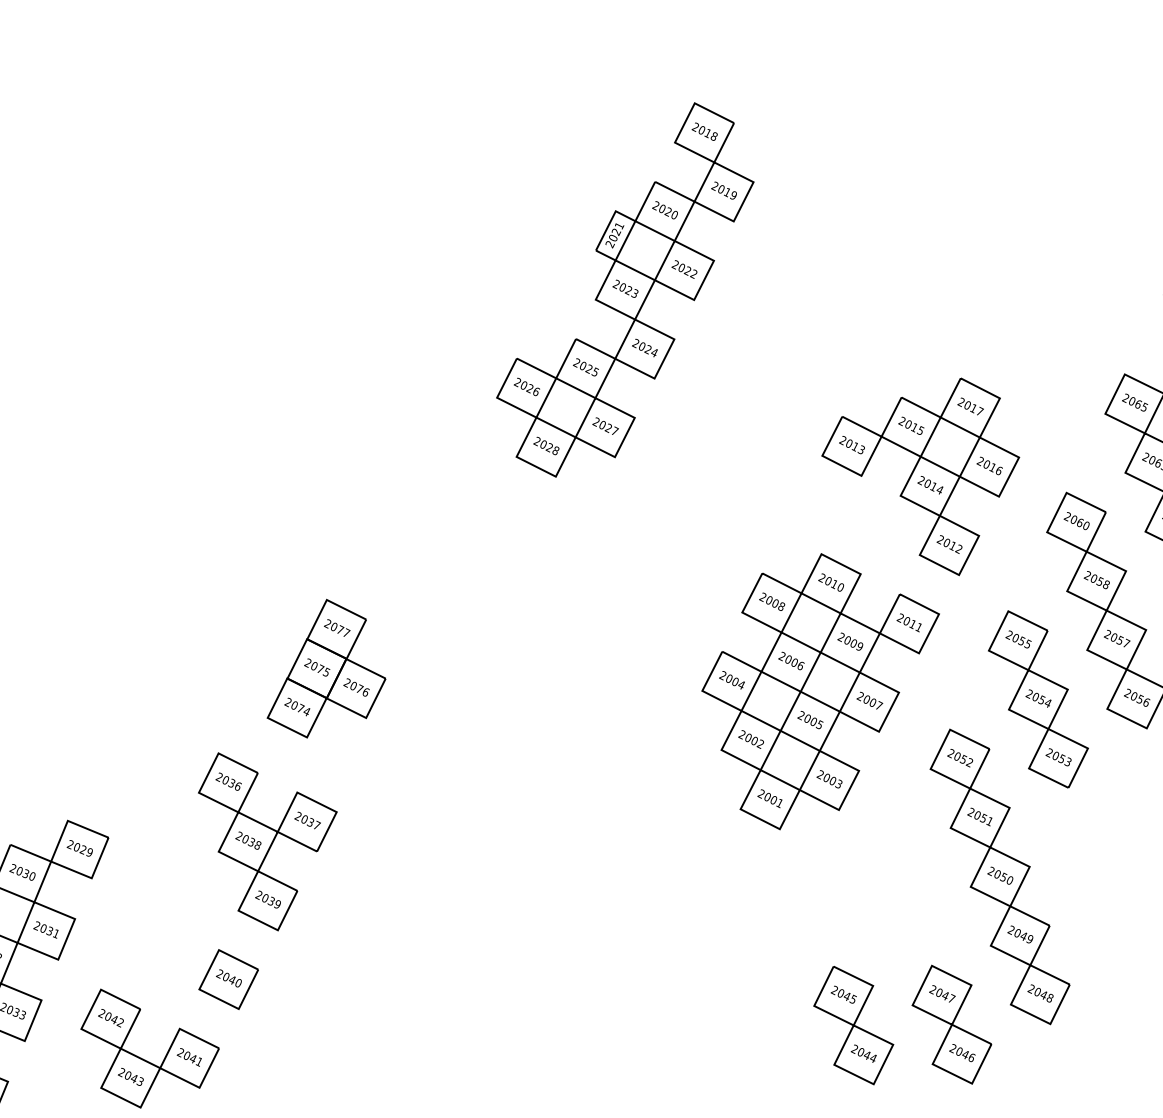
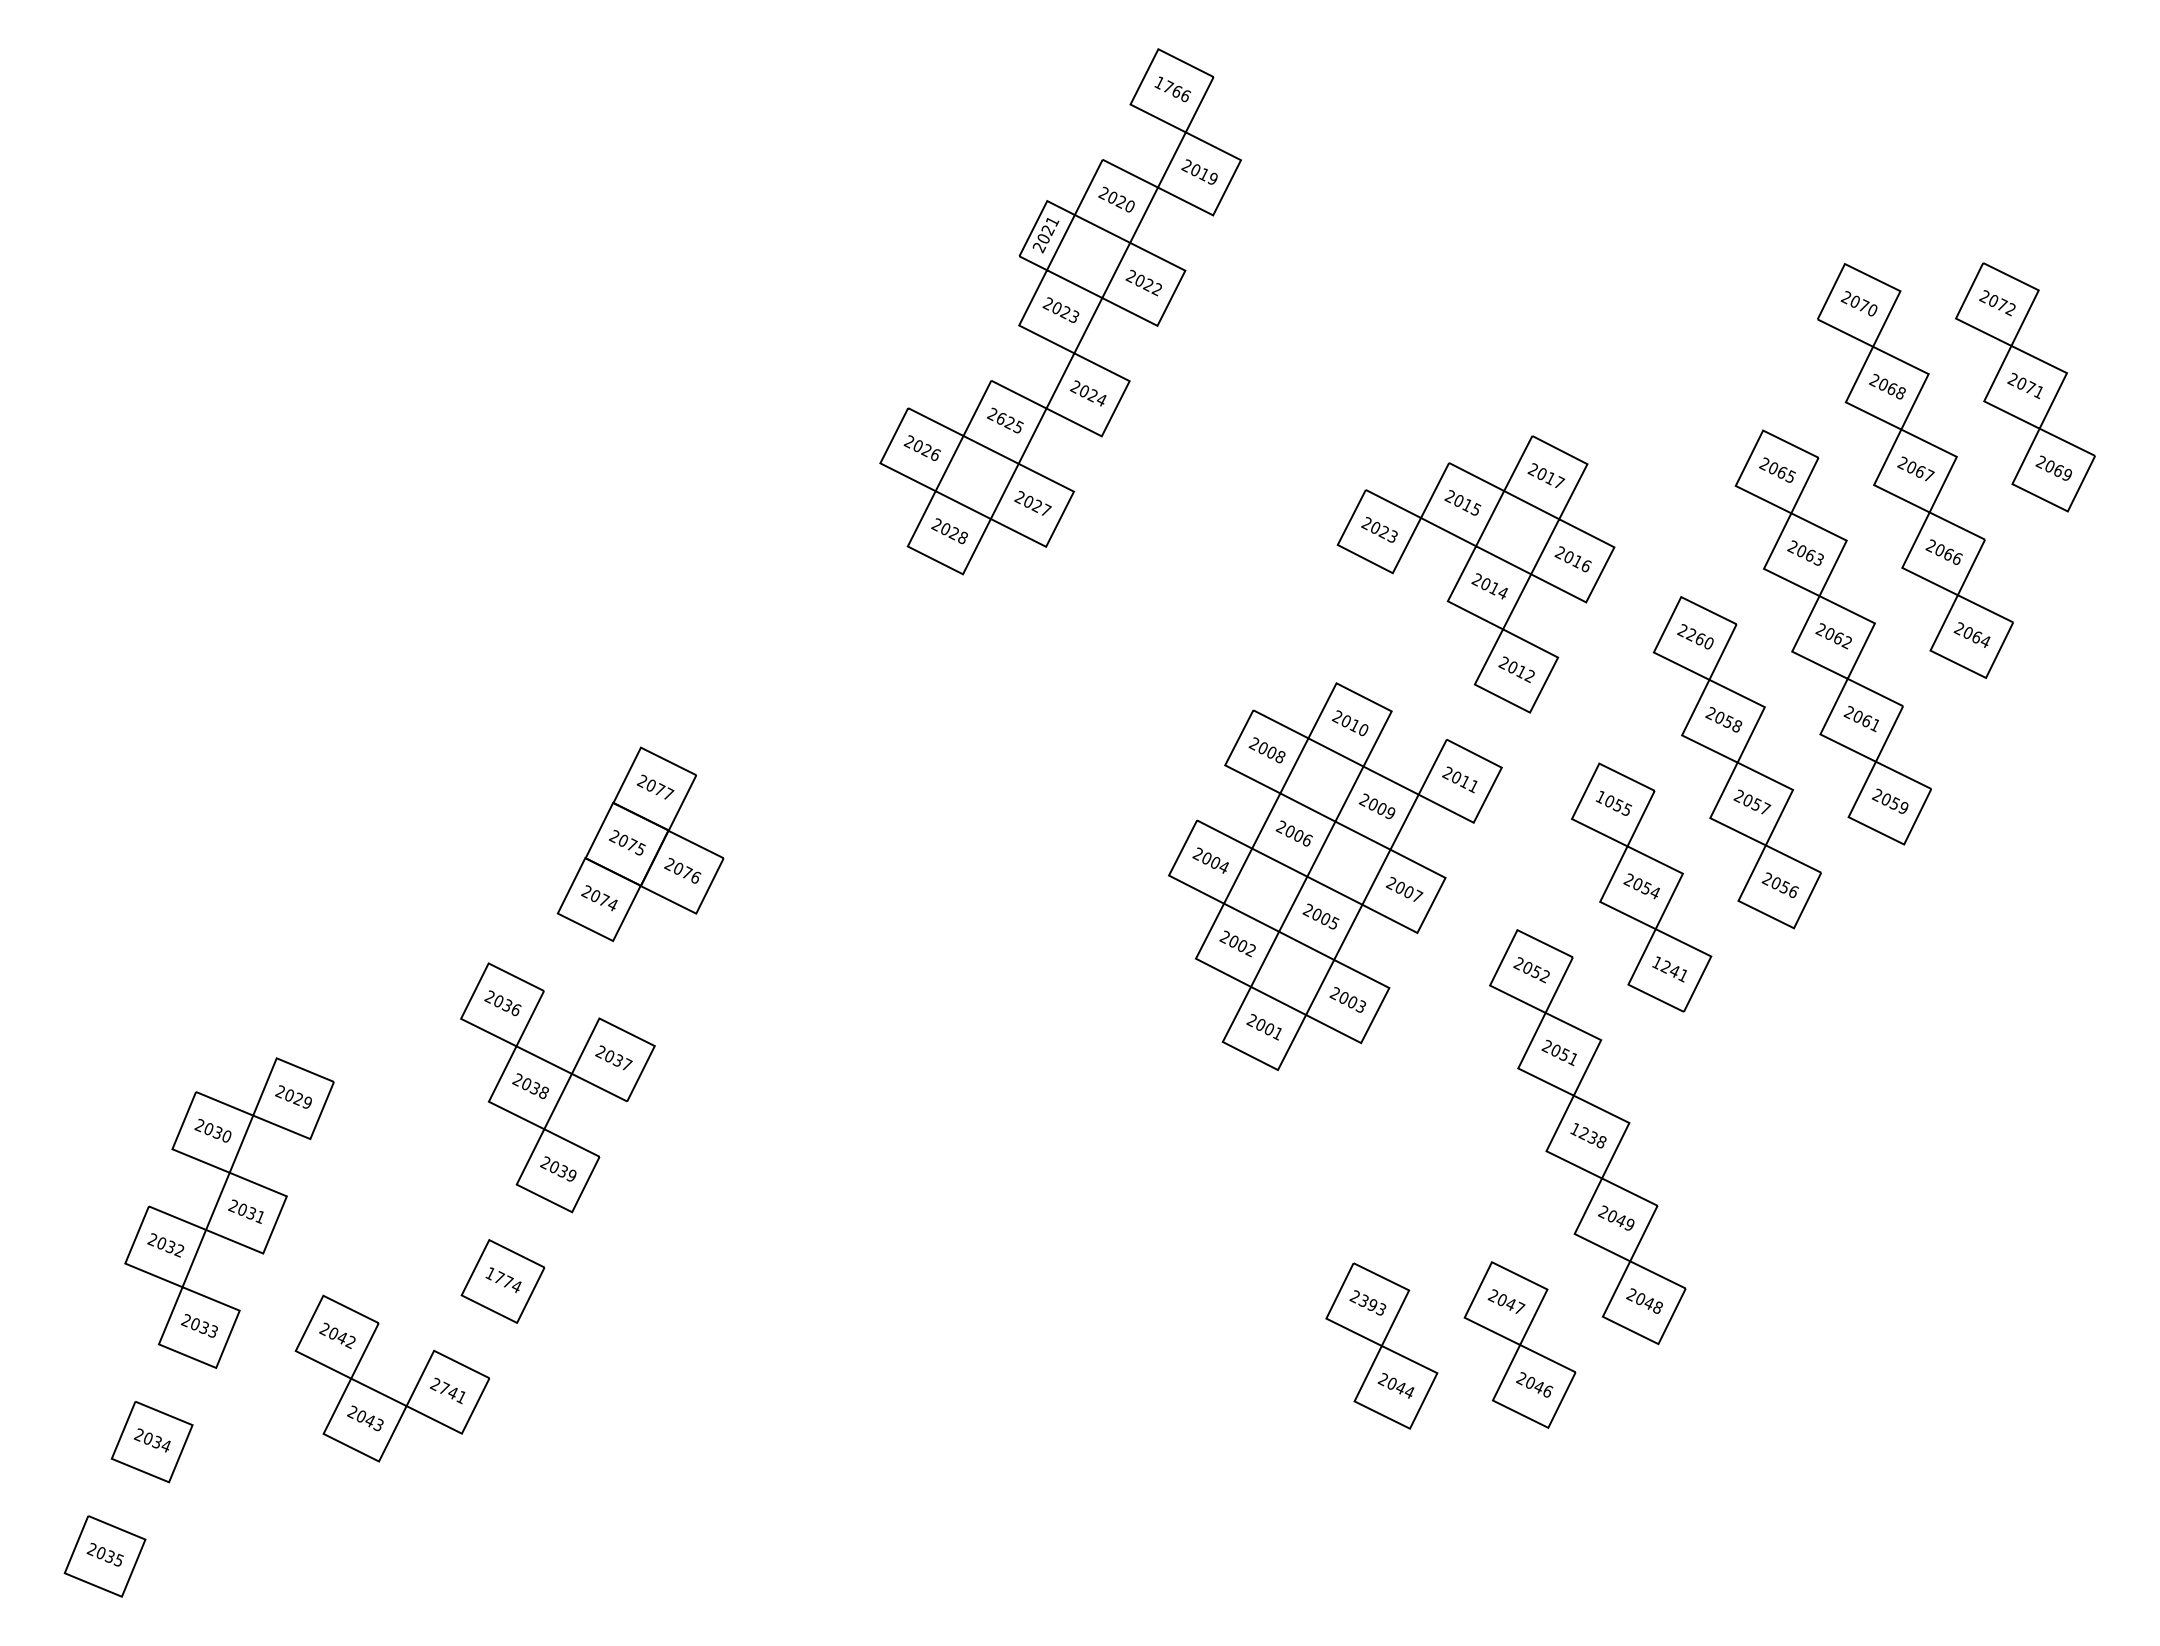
text: (704, 131) -> (1172, 88), 2018 -> 1766
text: (583, 365) -> (1002, 418), 2025 -> 2625
text: (854, 445) -> (1383, 530), 2013 -> 2023
text: (1073, 519) -> (1690, 634), 2060 -> 2260
text: (1009, 634) -> (1600, 796), 2055 -> 1055
text: (1058, 757) -> (1669, 969), 2053 -> 1241
text: (999, 875) -> (1587, 1135), 2050 -> 1238
text: (228, 978) -> (502, 1279), 2040 -> 1774
text: (847, 995) -> (1372, 1304), 2045 -> 2393
text: (187, 1054) -> (444, 1387), 2041 -> 2741

